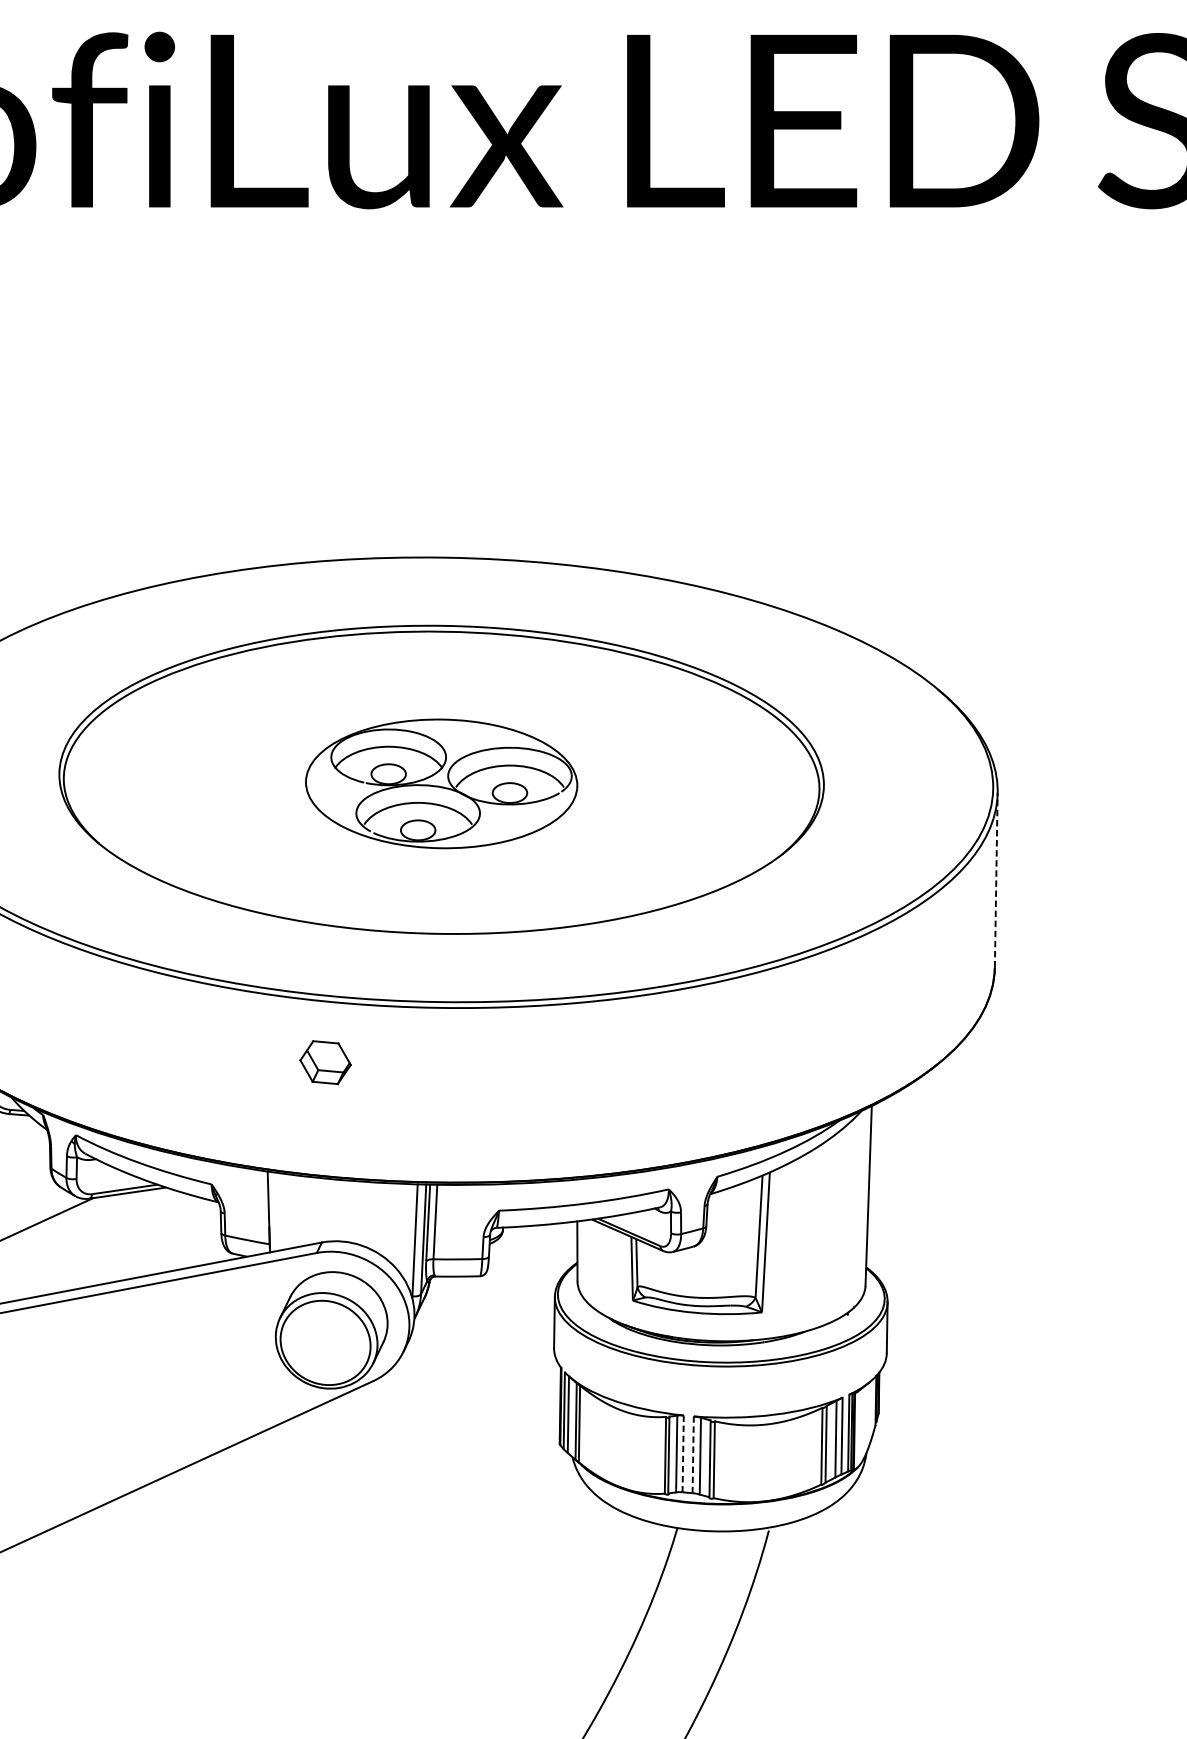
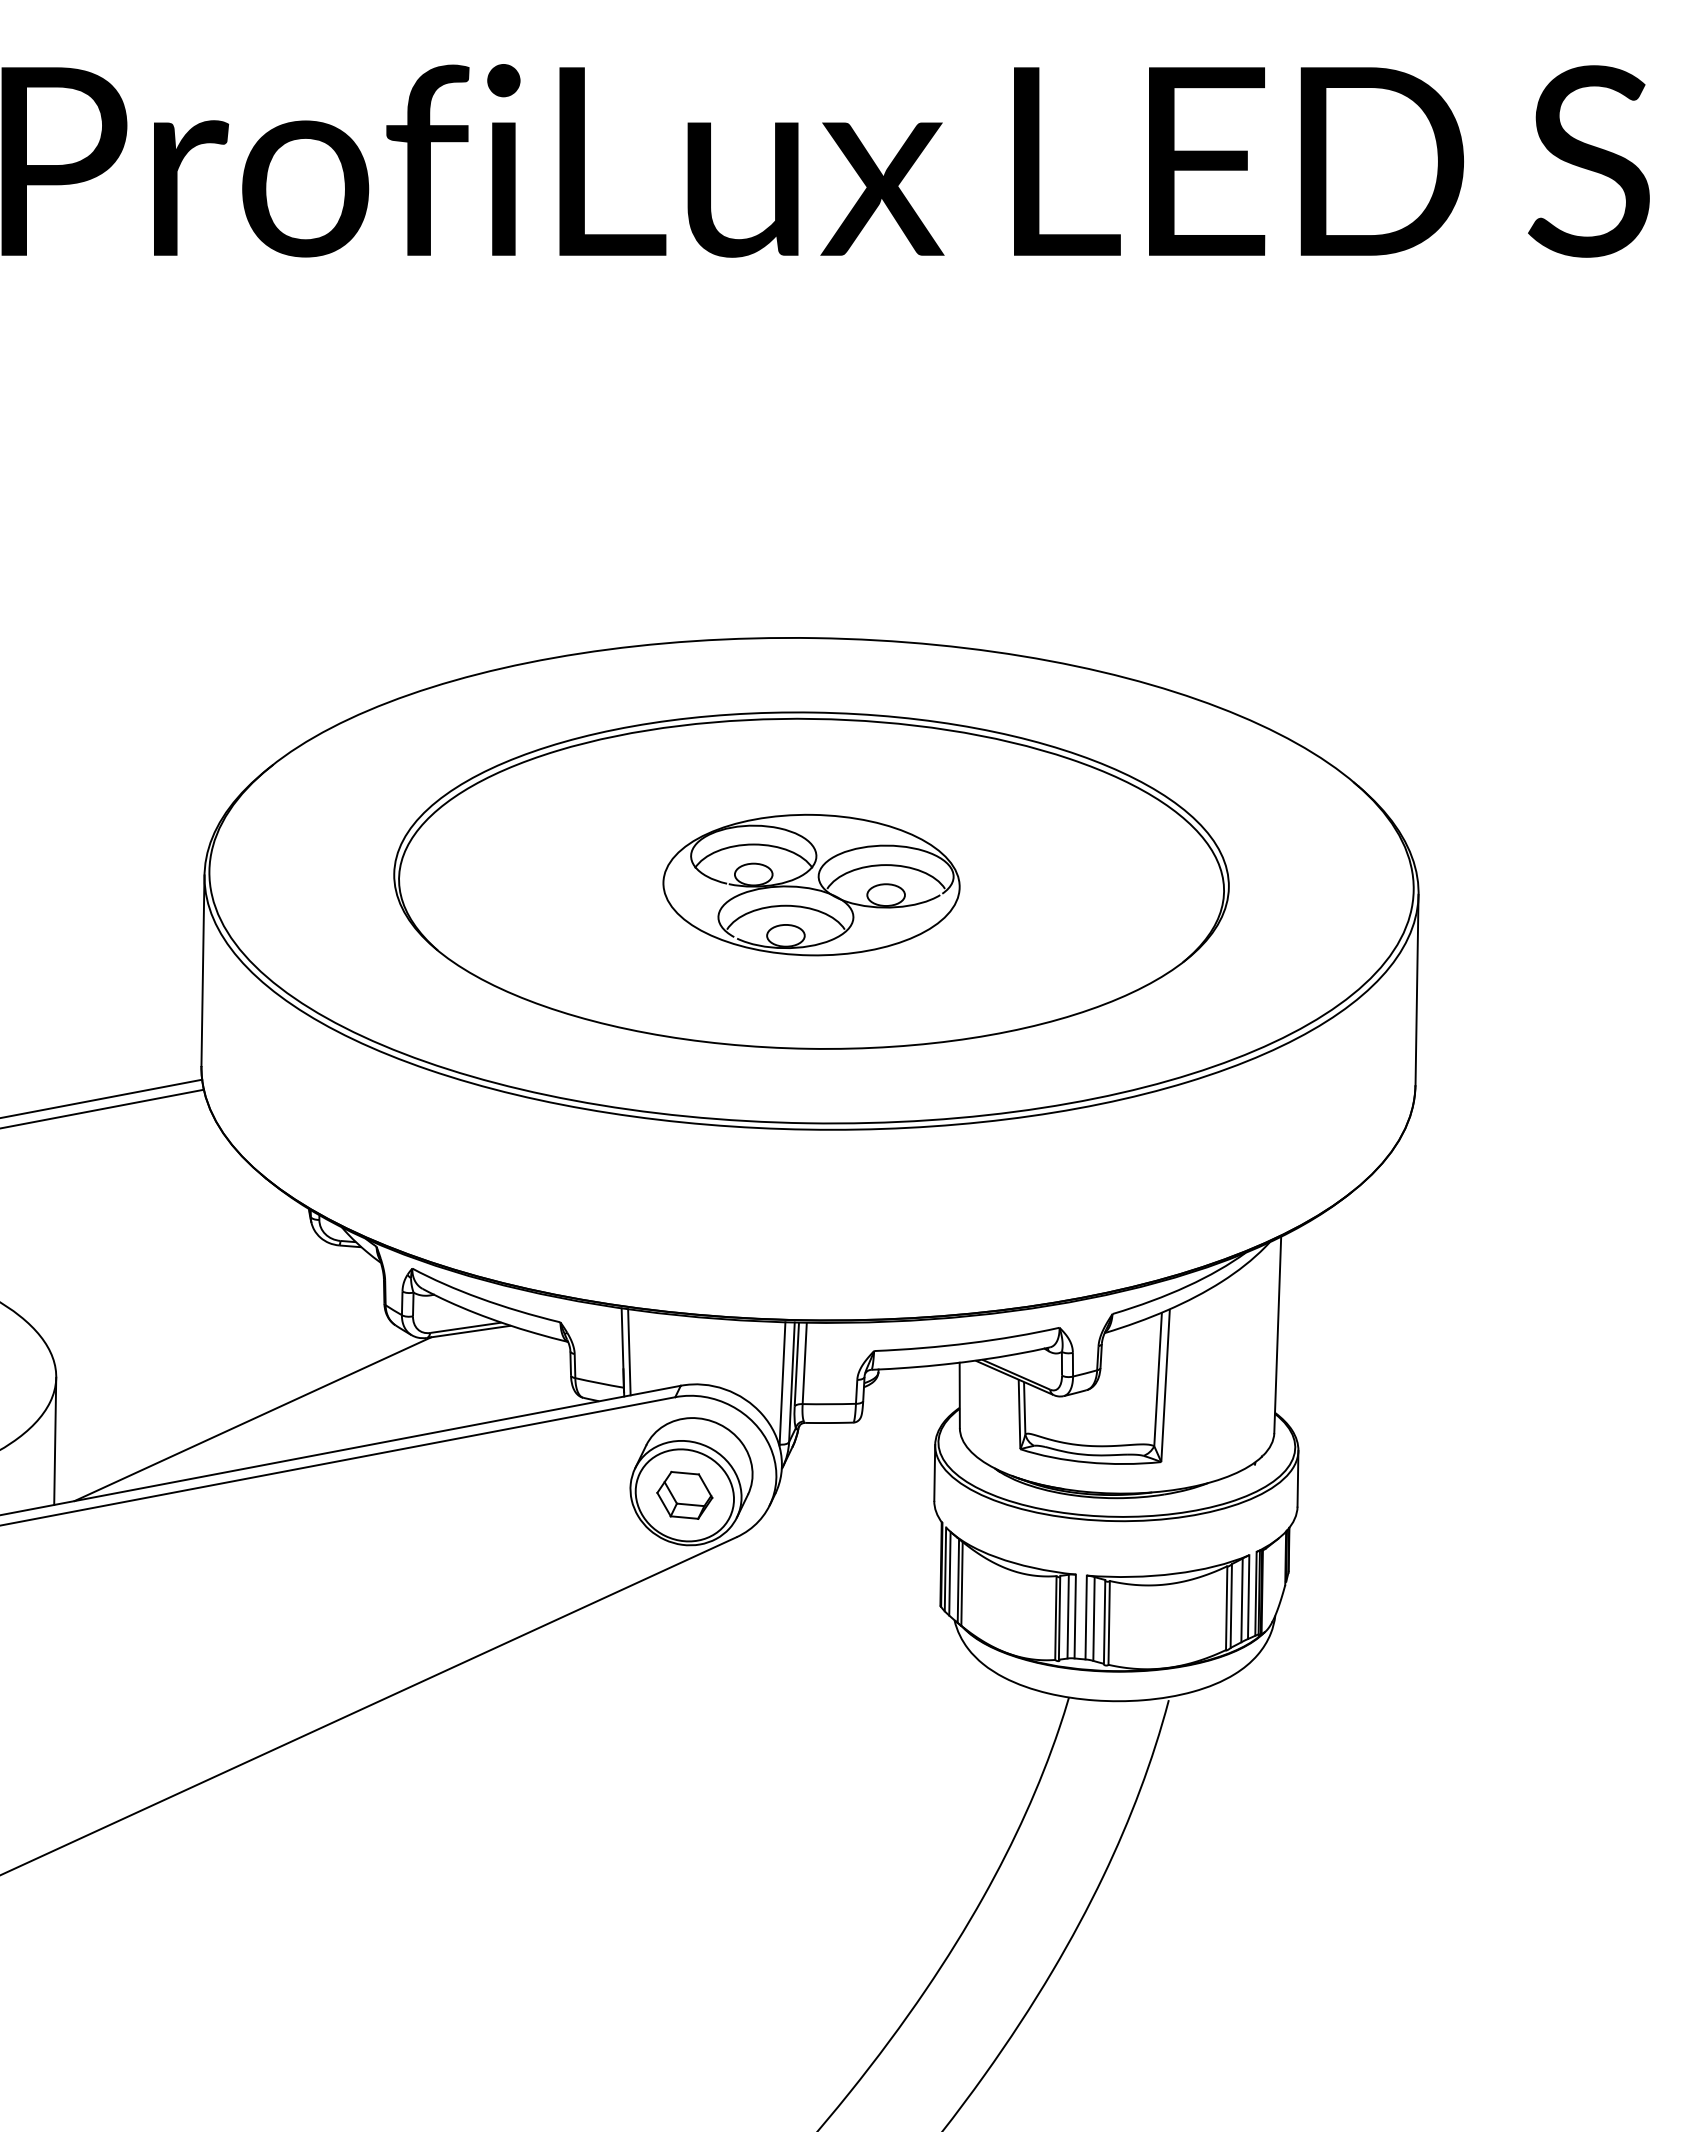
line: (996, 879) -> (1417, 989), dashed -> solid
part: (325, 1061) -> (684, 1494), moved
line: (274, 1212) -> (629, 1352), added
line: (683, 1453) -> (1075, 1616), dashed -> solid
line: (693, 1454) -> (1086, 1617), dashed -> solid

